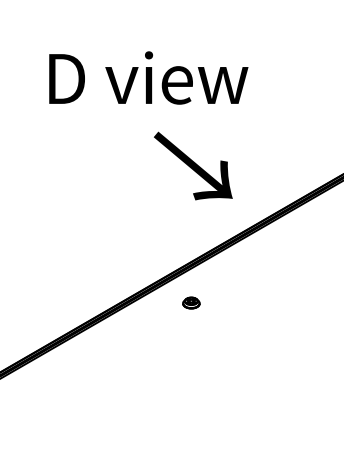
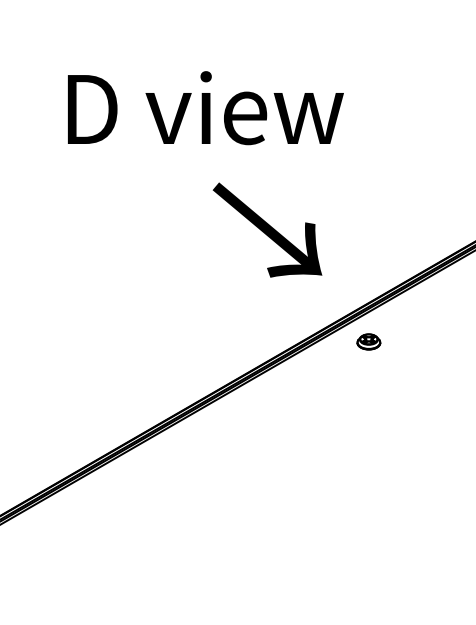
part: (191, 302) -> (368, 341), moved

